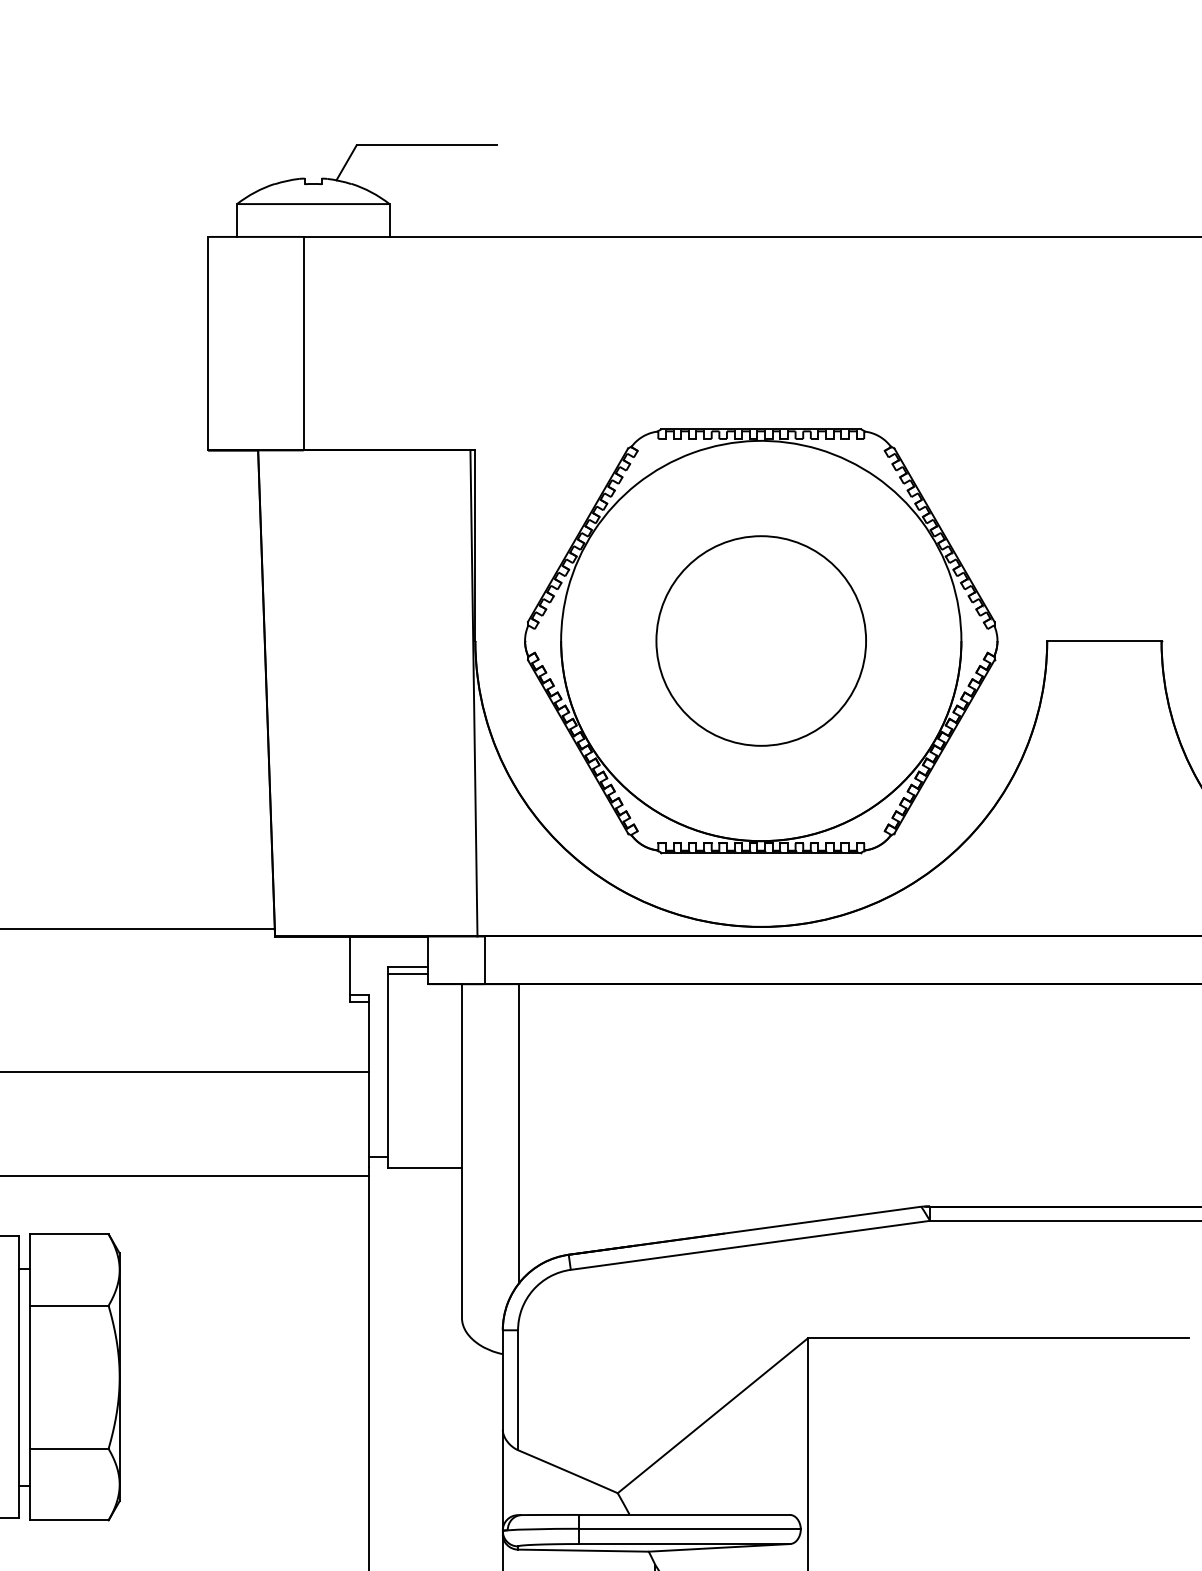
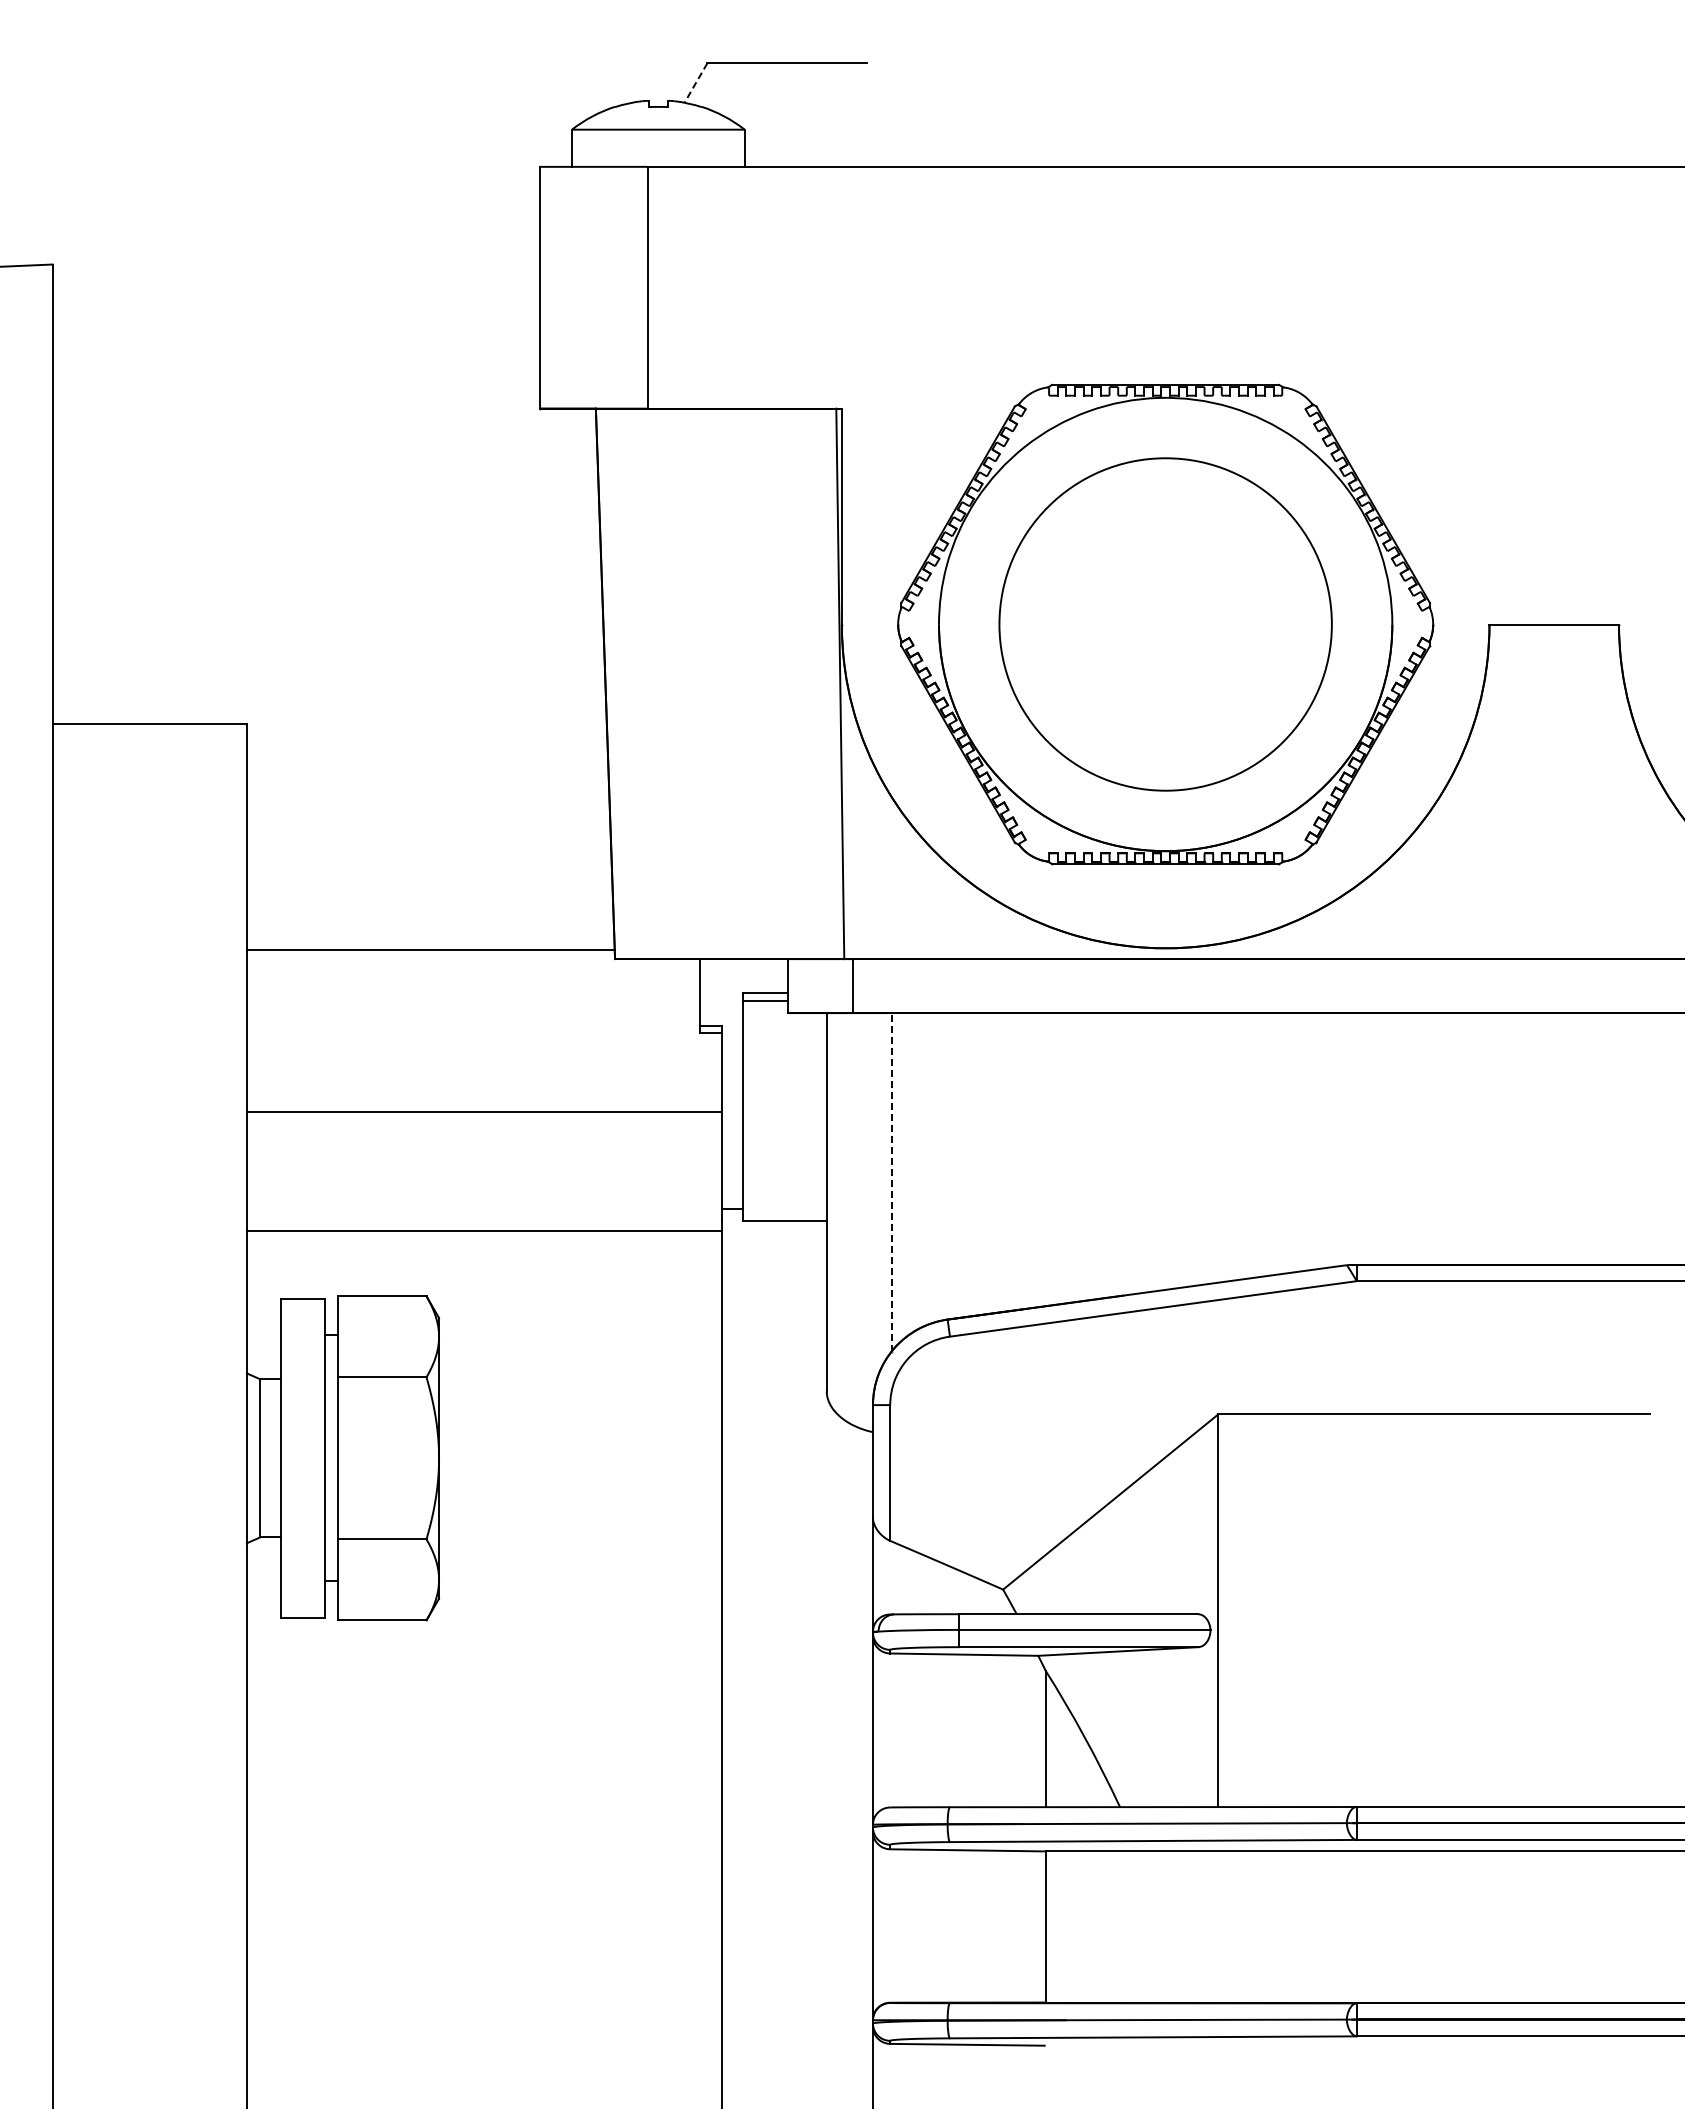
line: (346, 163) -> (696, 83), solid -> dashed
circle: (761, 641) -> (1165, 624), size x1.4
line: (519, 1132) -> (891, 1181), solid -> dashed

